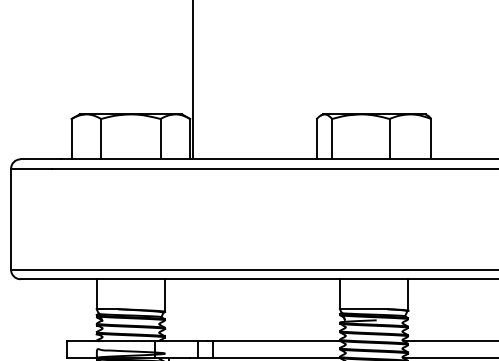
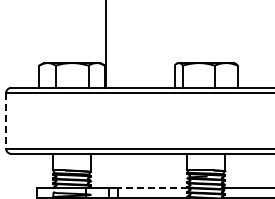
line: (11, 218) -> (6, 120), solid -> dashed
line: (274, 342) -> (151, 188), solid -> dashed

